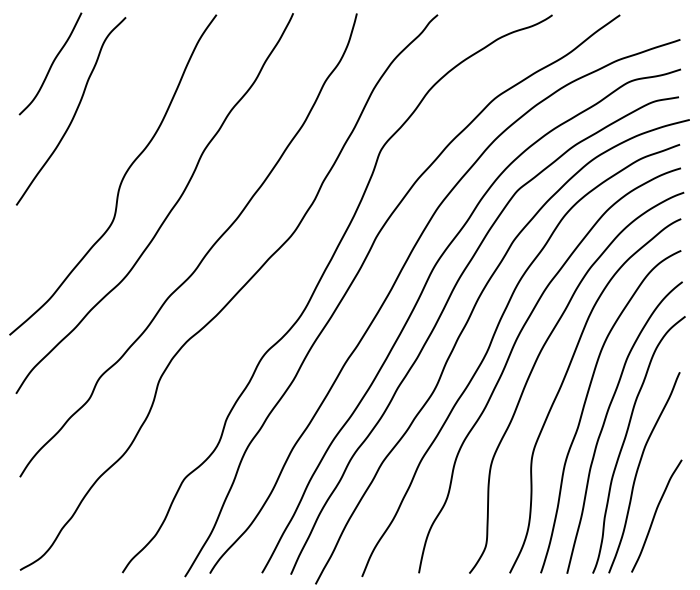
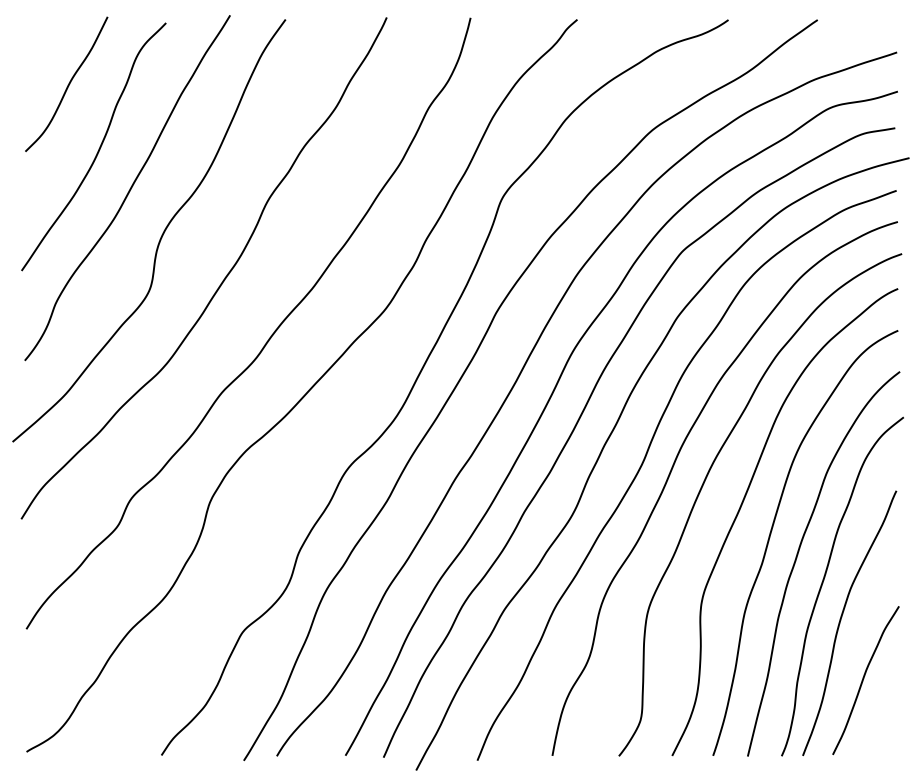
curve: (97, 143) -> (128, 189), added

